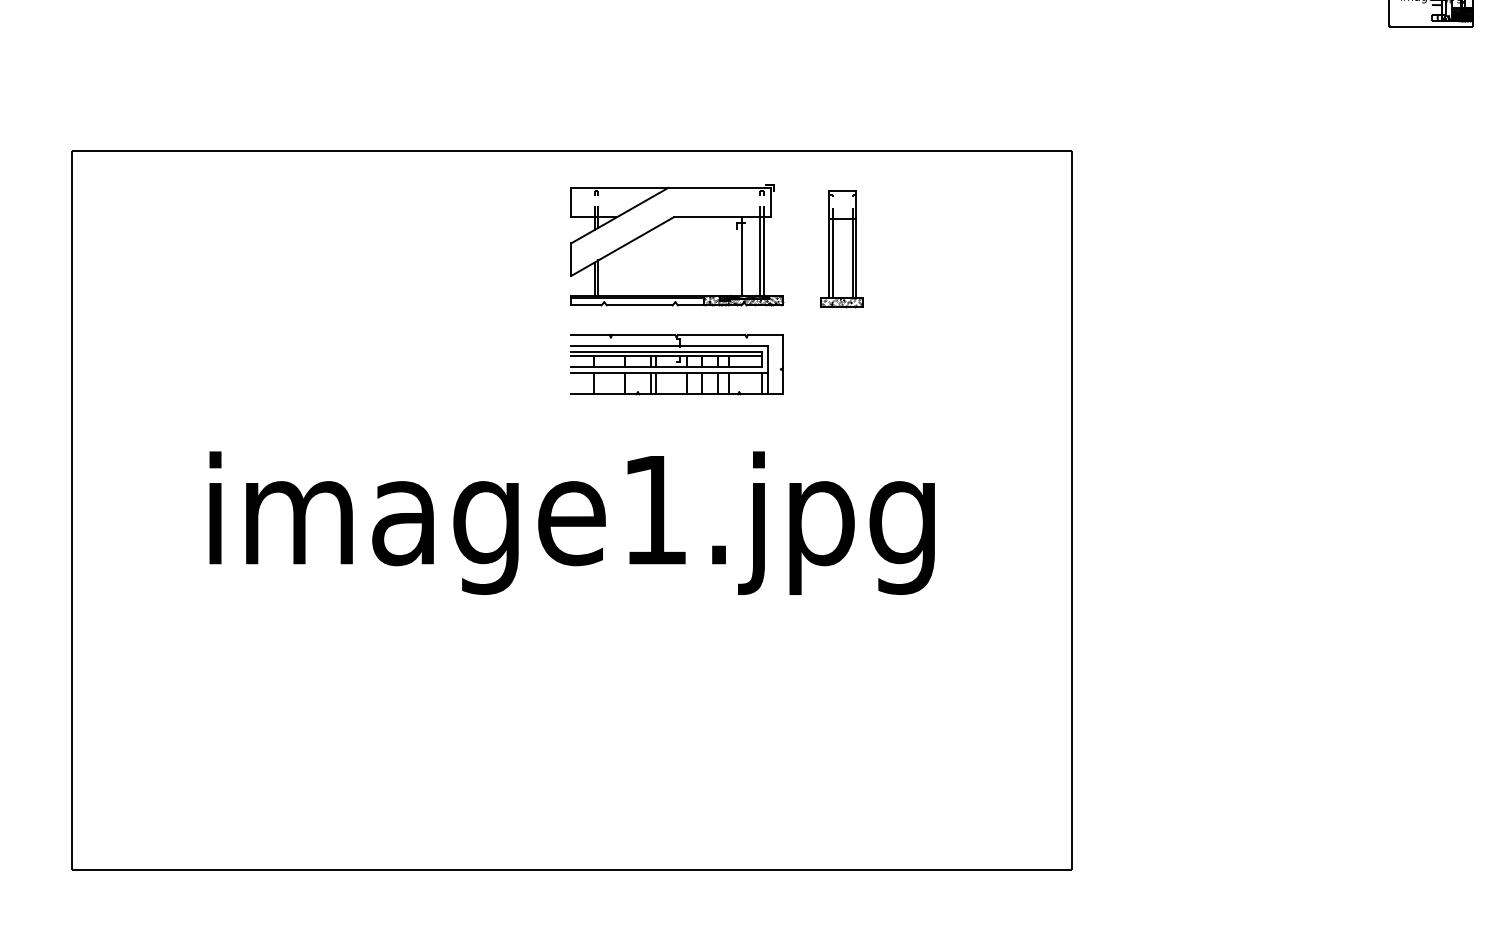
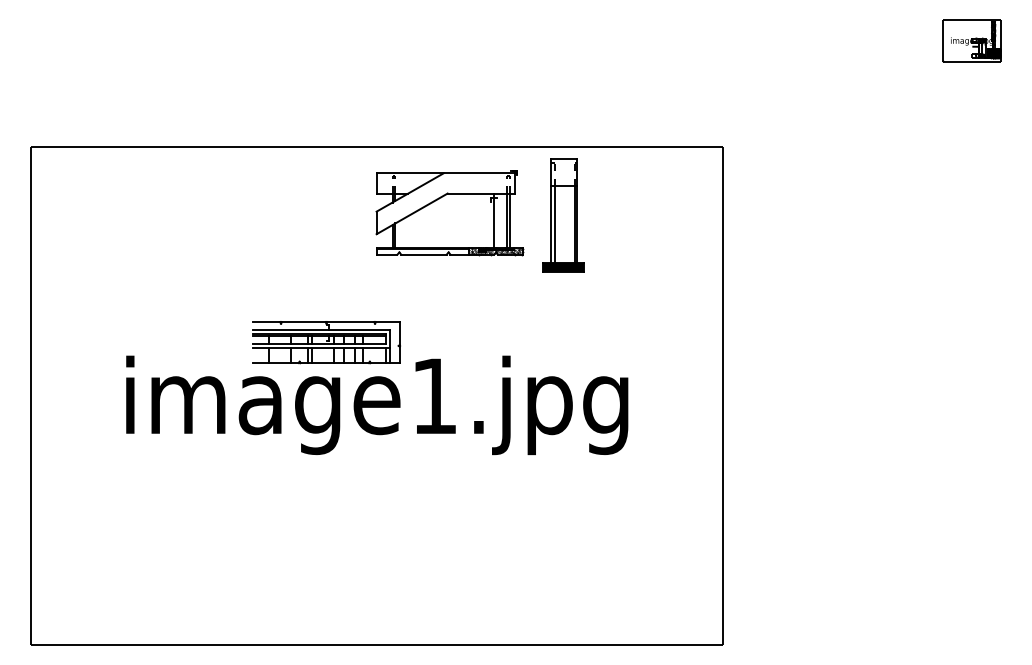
part: (841, 248) -> (563, 215), size x1.4
part: (676, 364) -> (326, 342), moved

